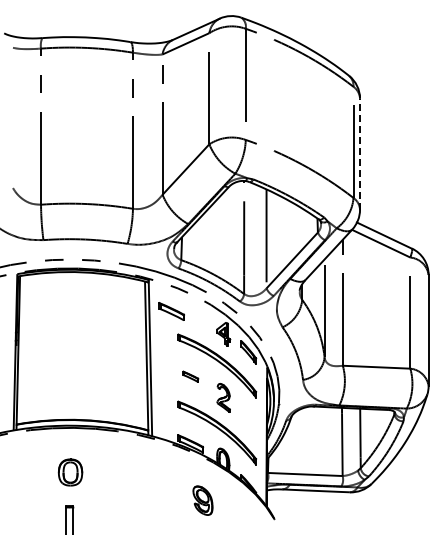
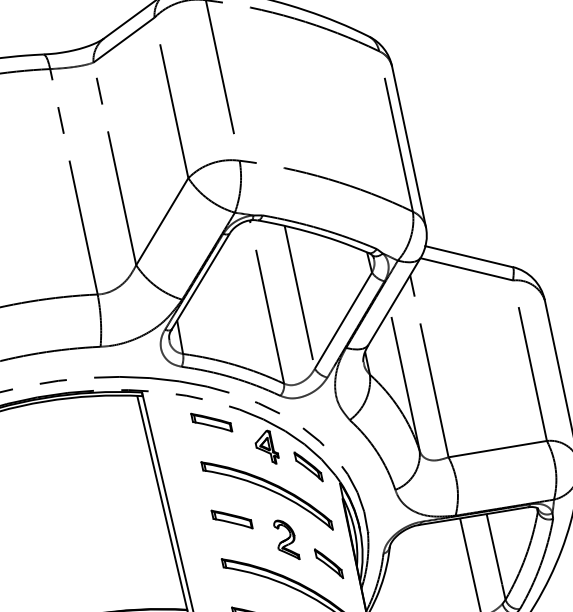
line: (360, 154) -> (409, 146), dashed -> solid
part: (171, 311) -> (211, 422), moved
part: (190, 376) -> (231, 519), size x1.67
part: (248, 419) -> (328, 563), added

